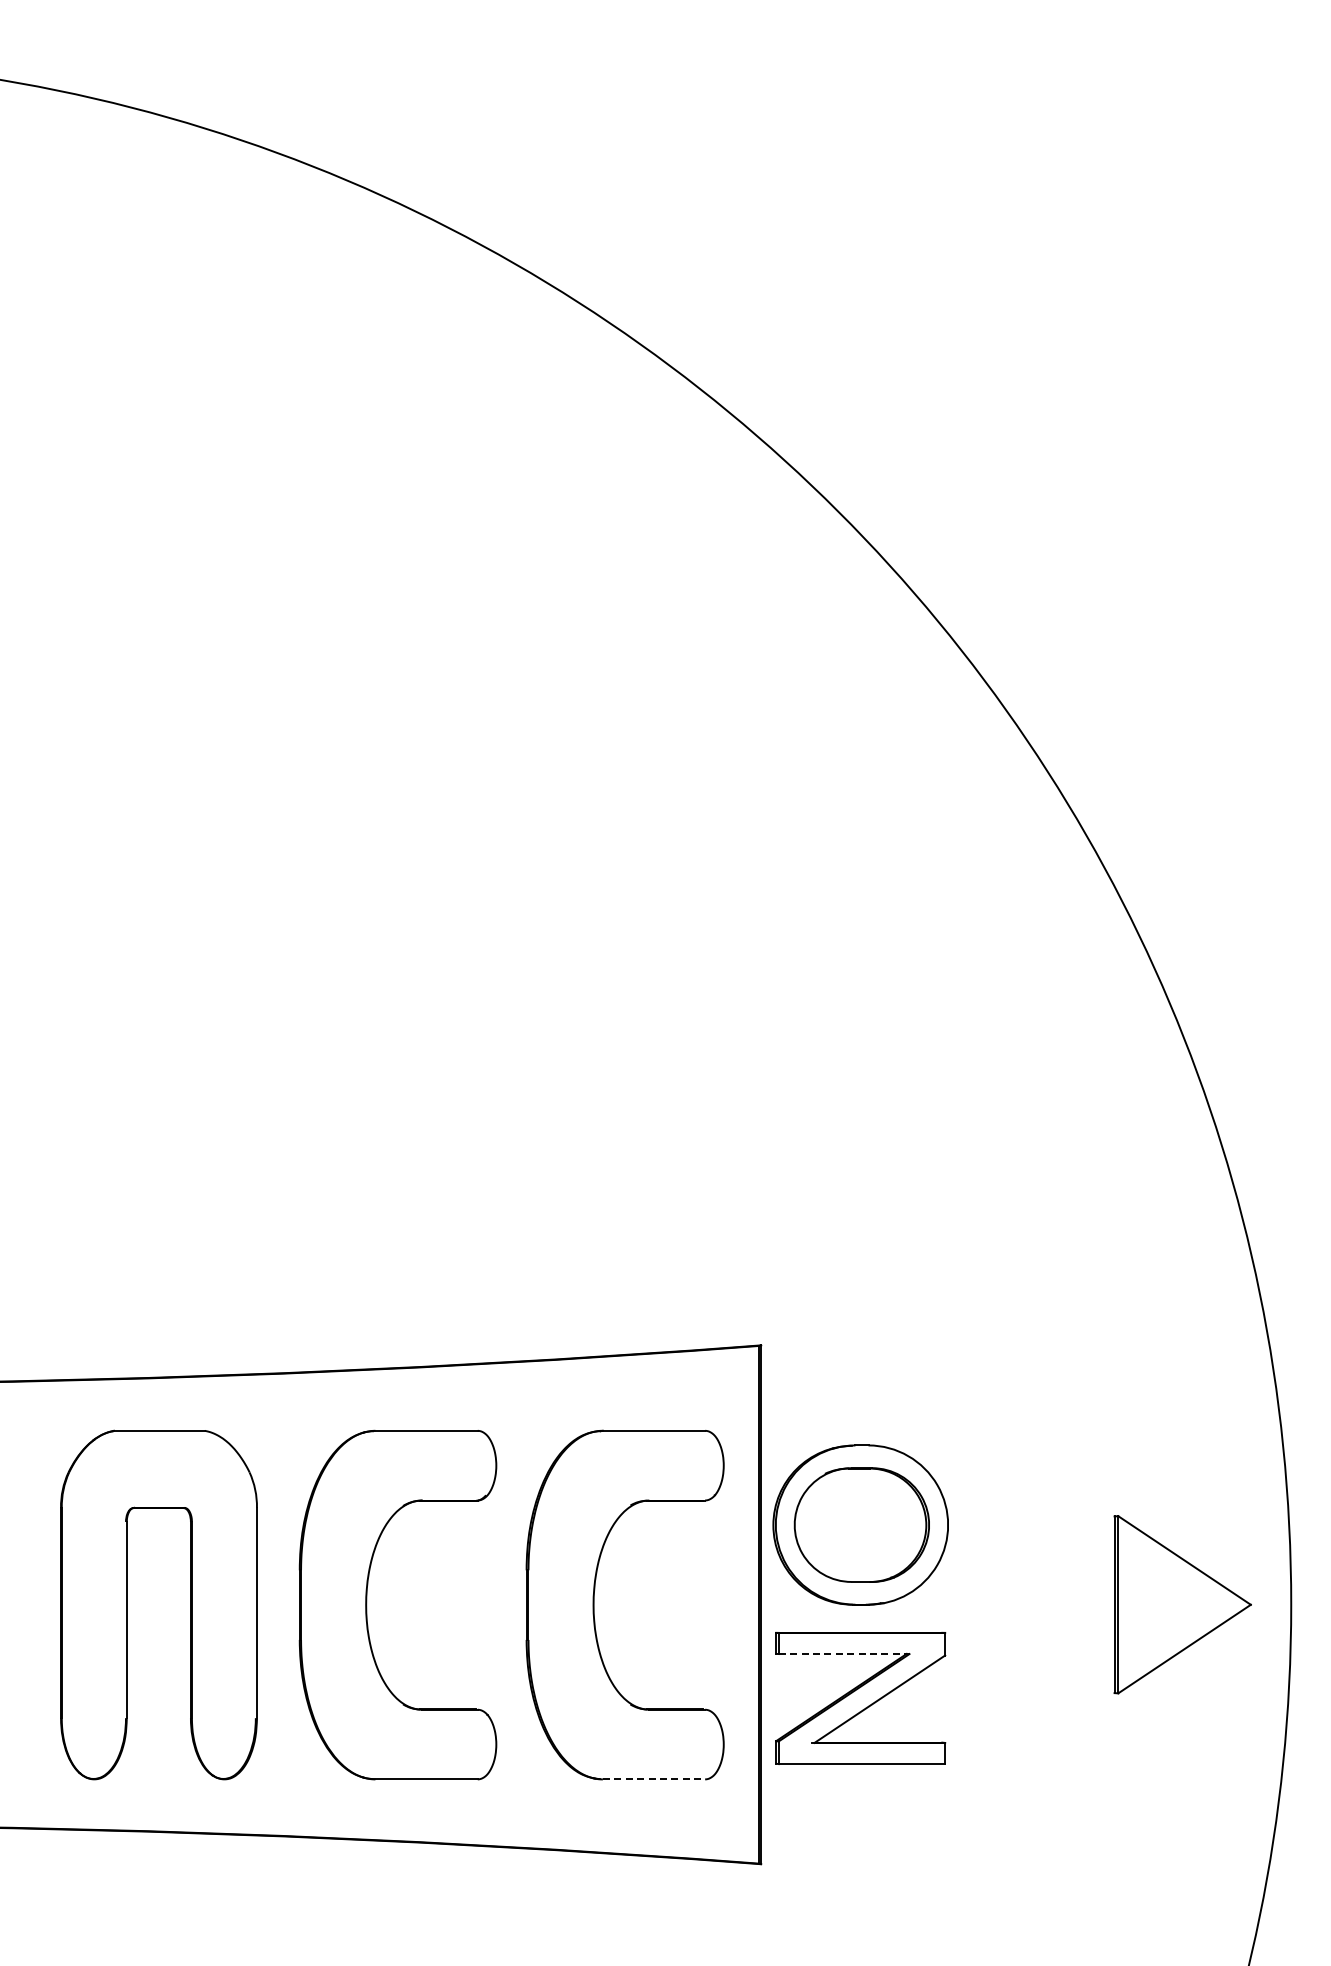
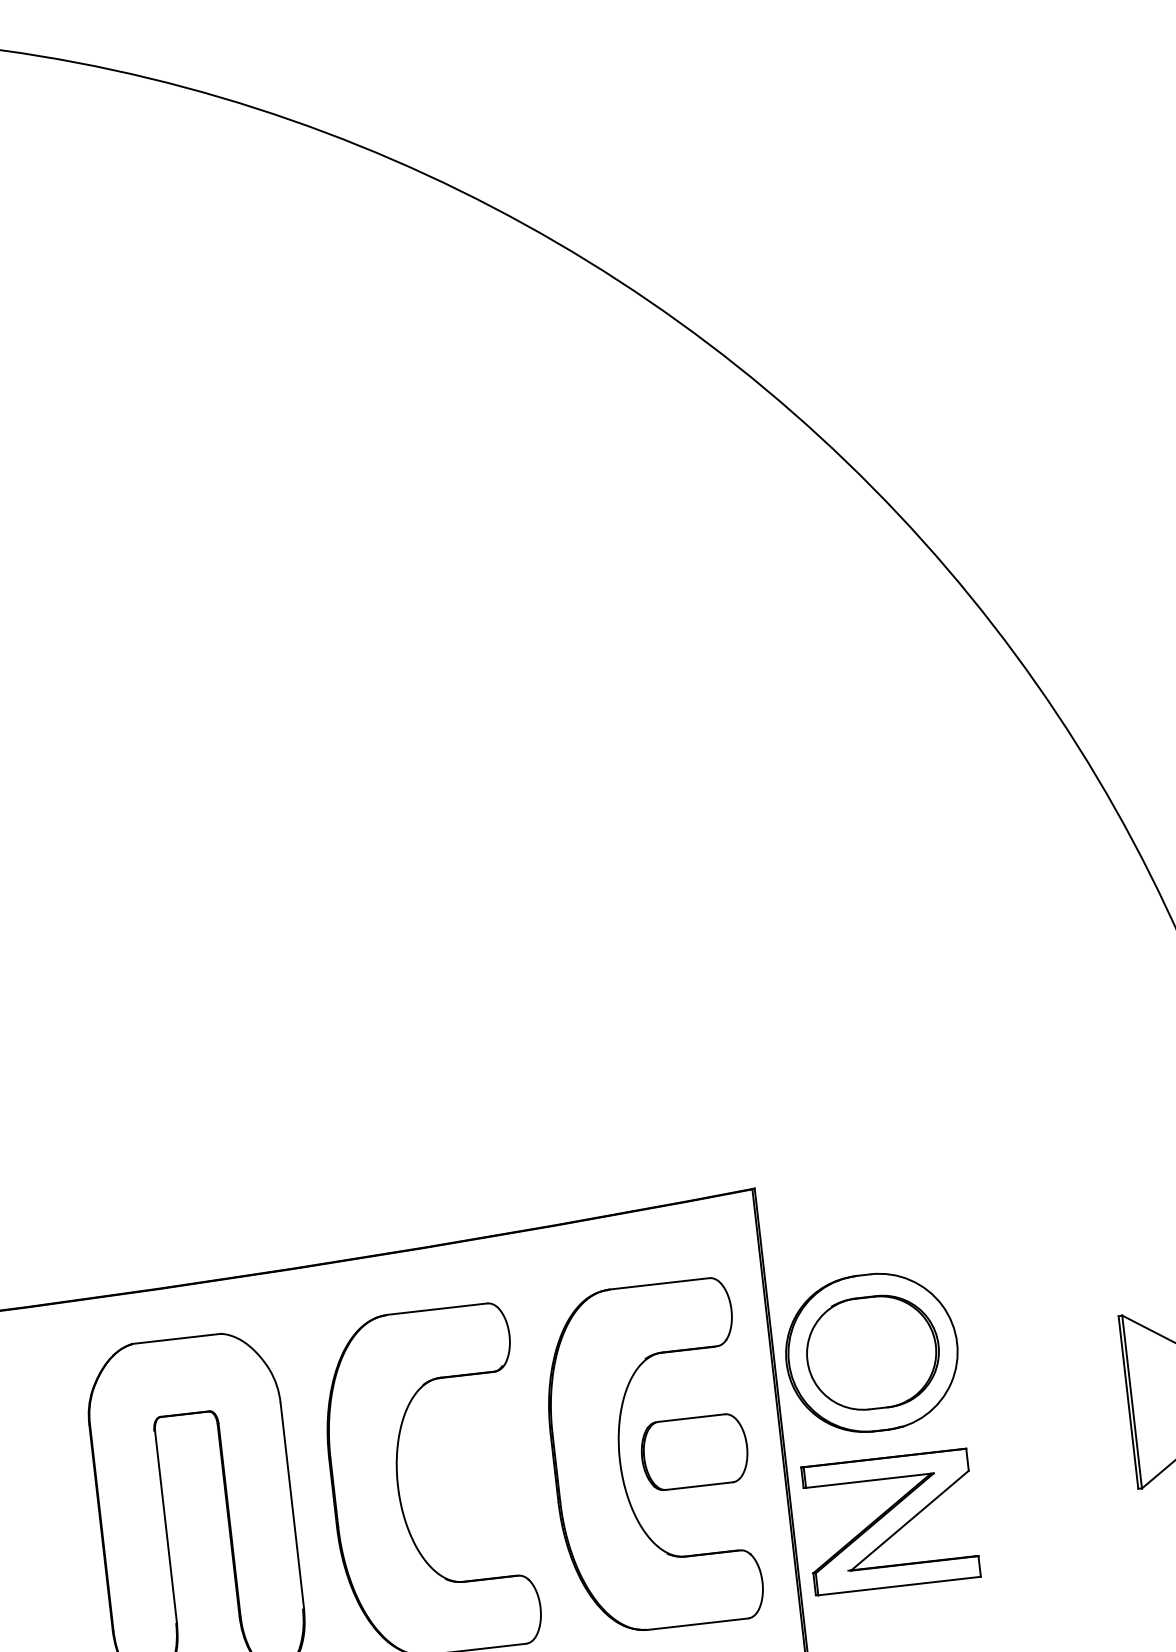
part: (669, 1604) -> (694, 1451), added
line: (844, 1654) -> (870, 1481), dashed -> solid
line: (654, 1779) -> (698, 1624), dashed -> solid

